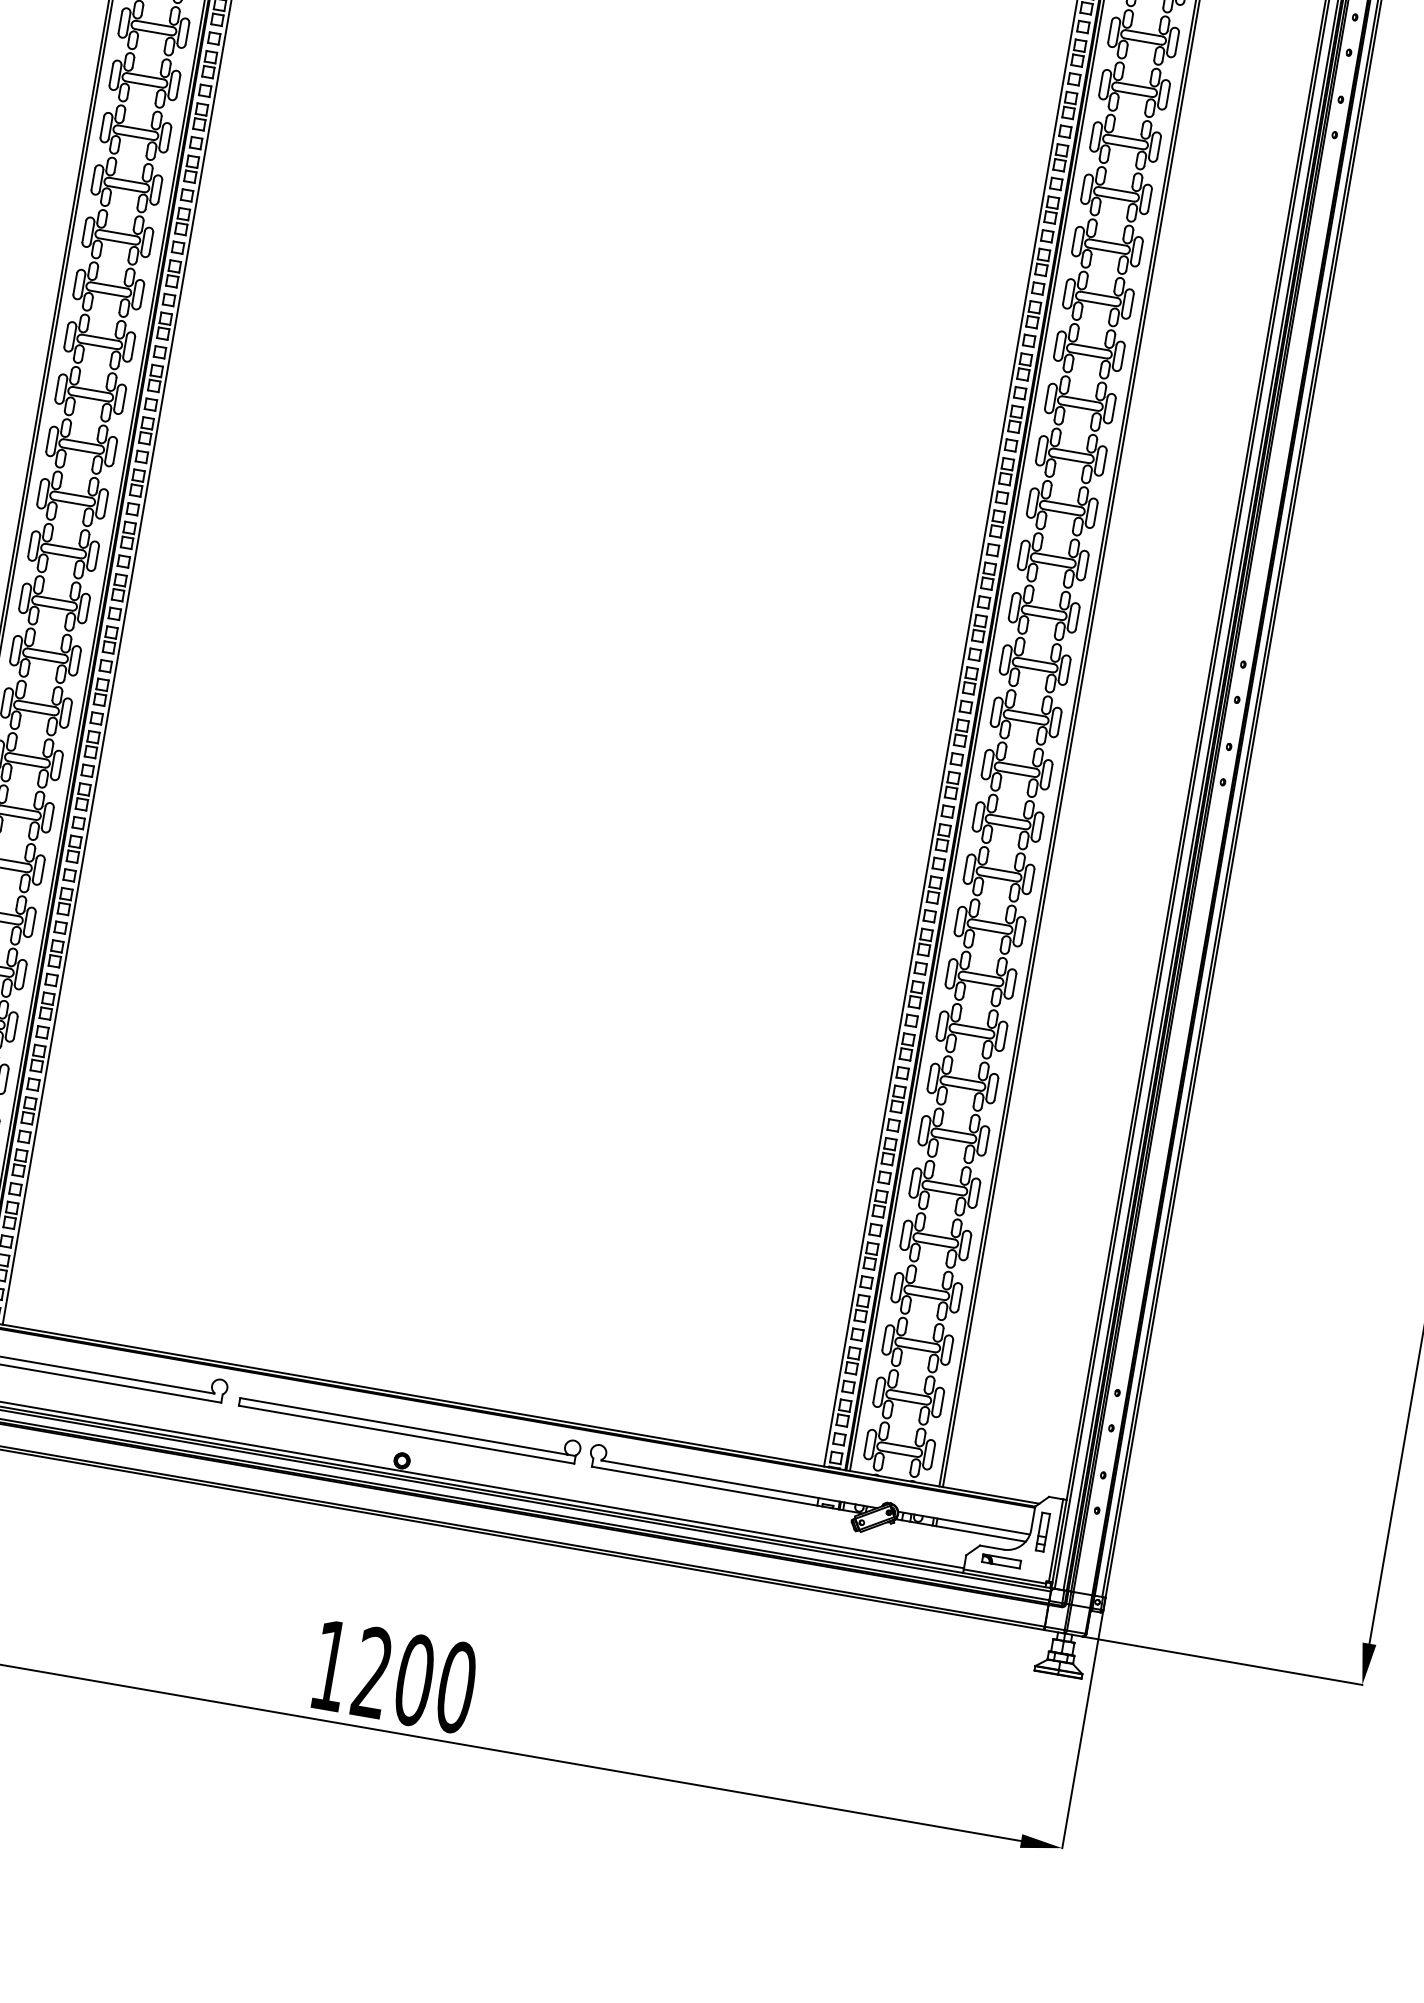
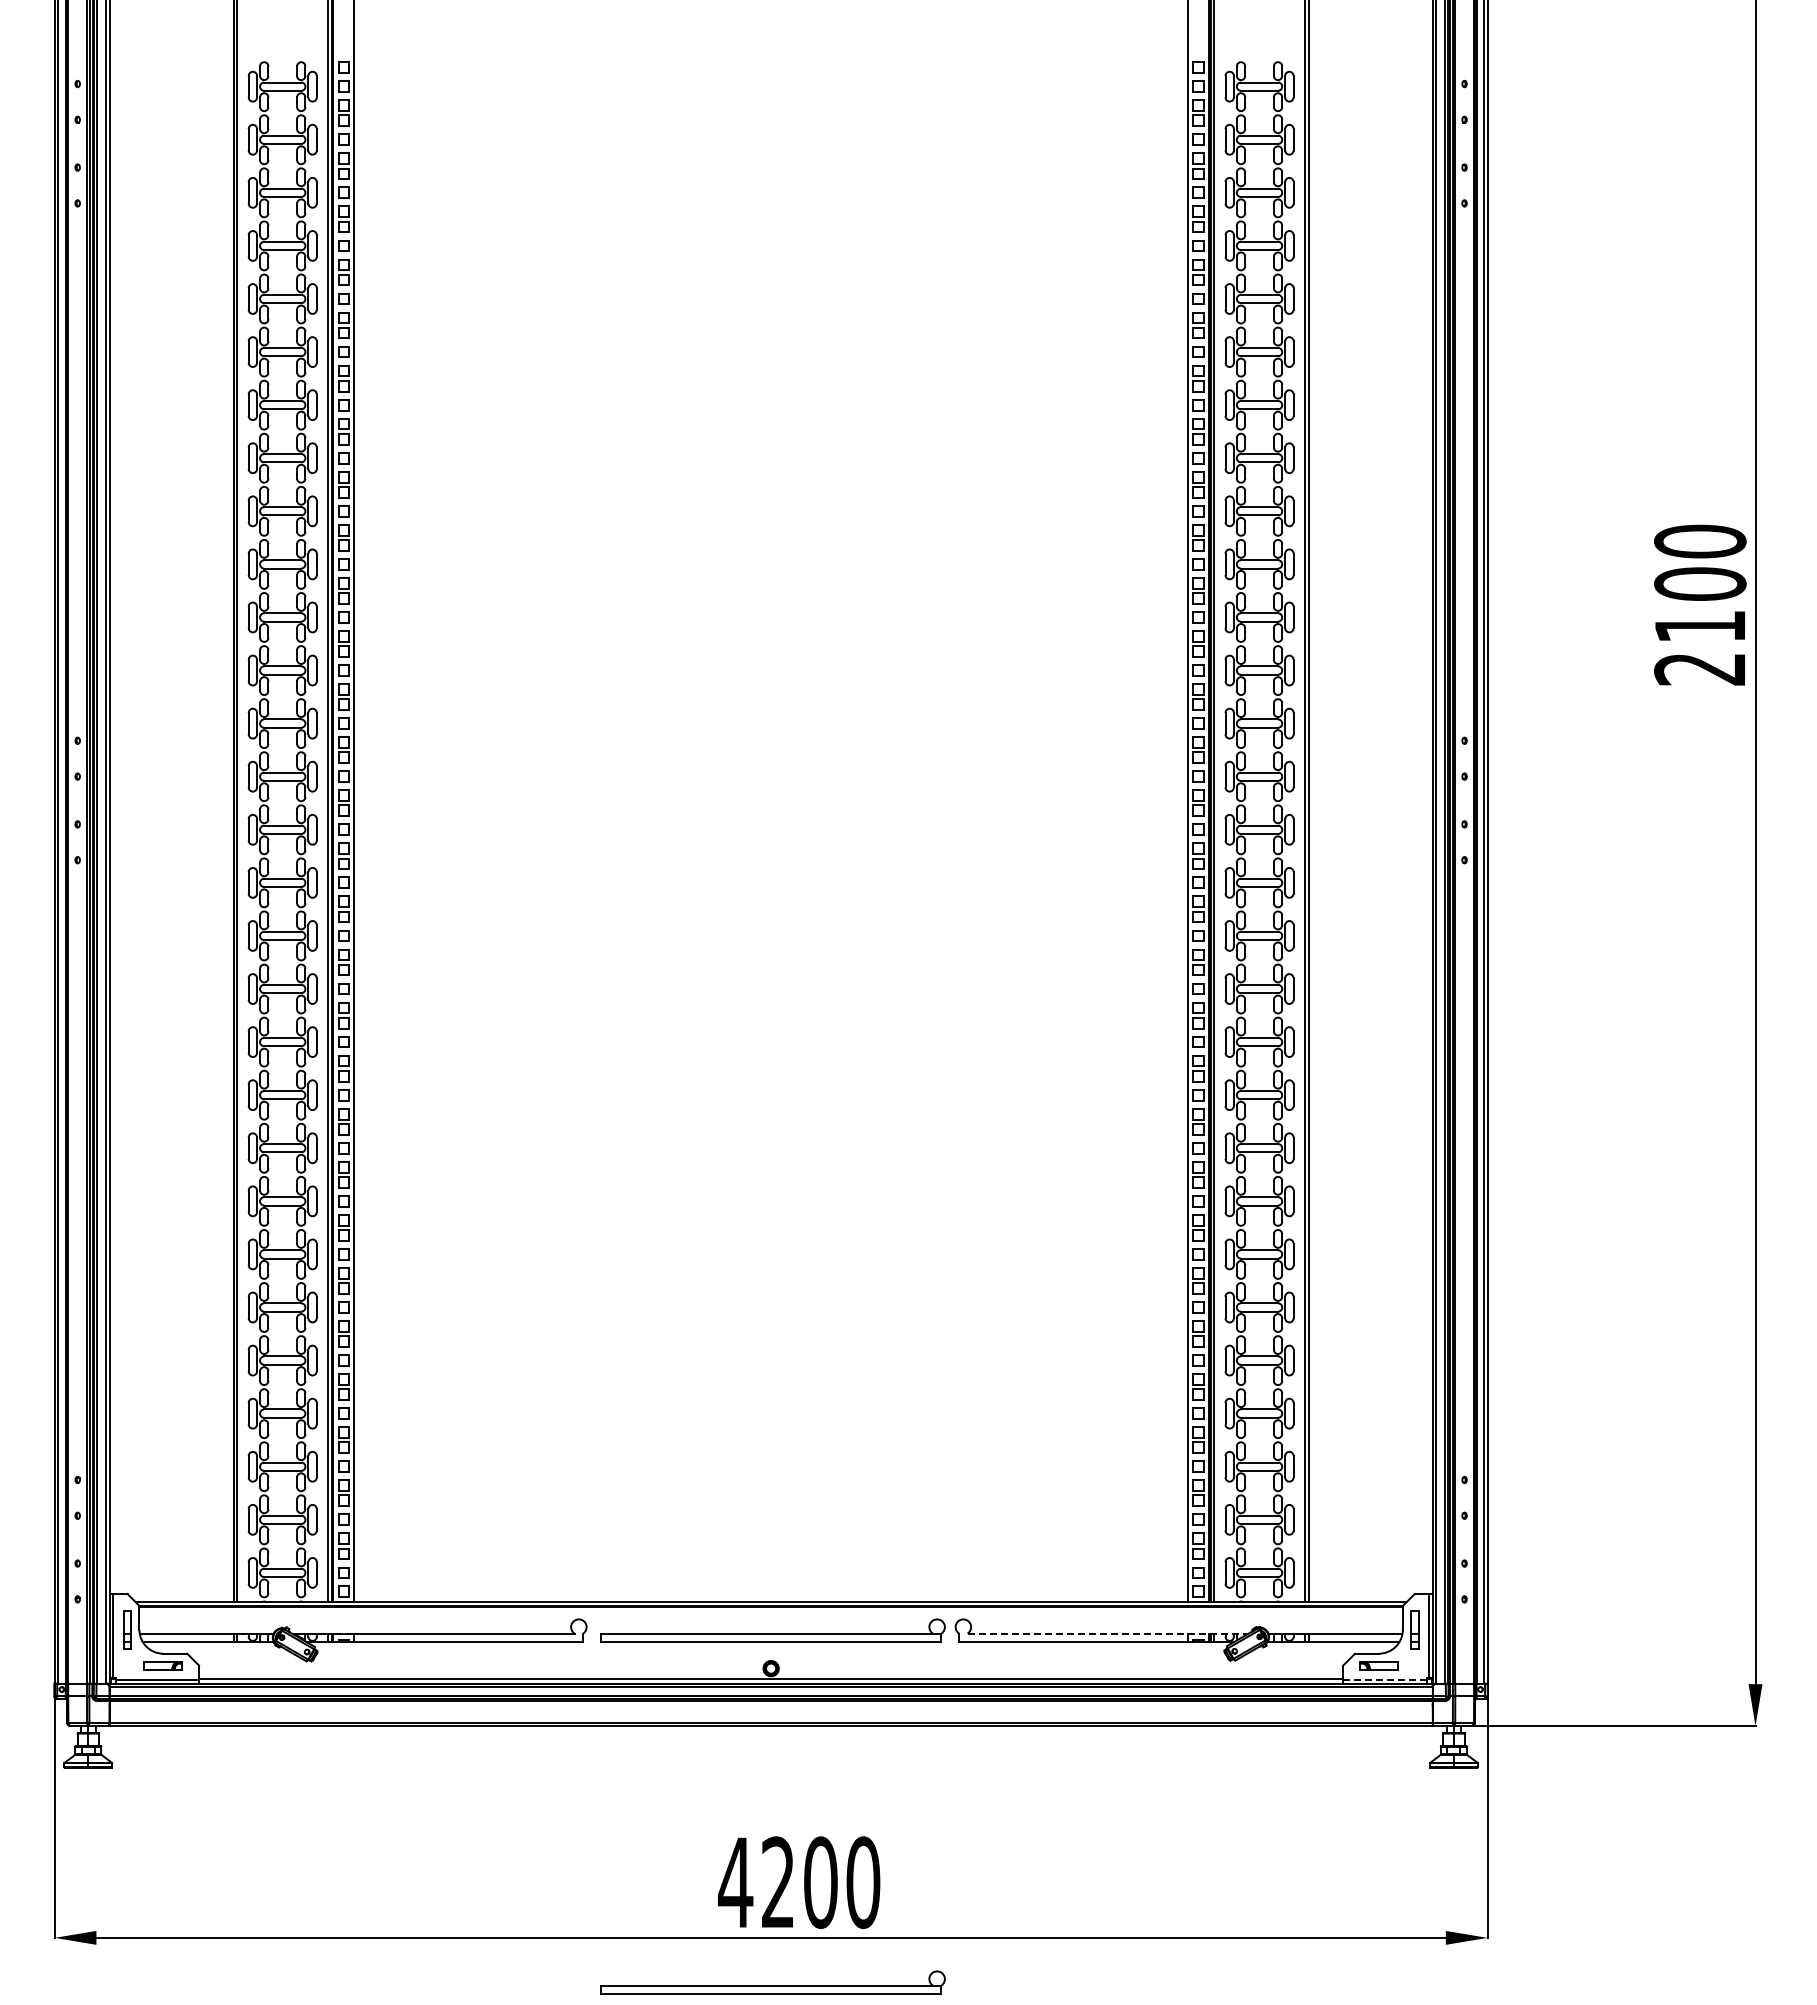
line: (739, 1484) -> (1107, 1634), solid -> dashed
line: (1004, 1575) -> (1384, 1679), solid -> dashed
text: (330, 1665) -> (735, 1882), 1200 -> 4200
part: (350, 1770) -> (772, 1982), added

